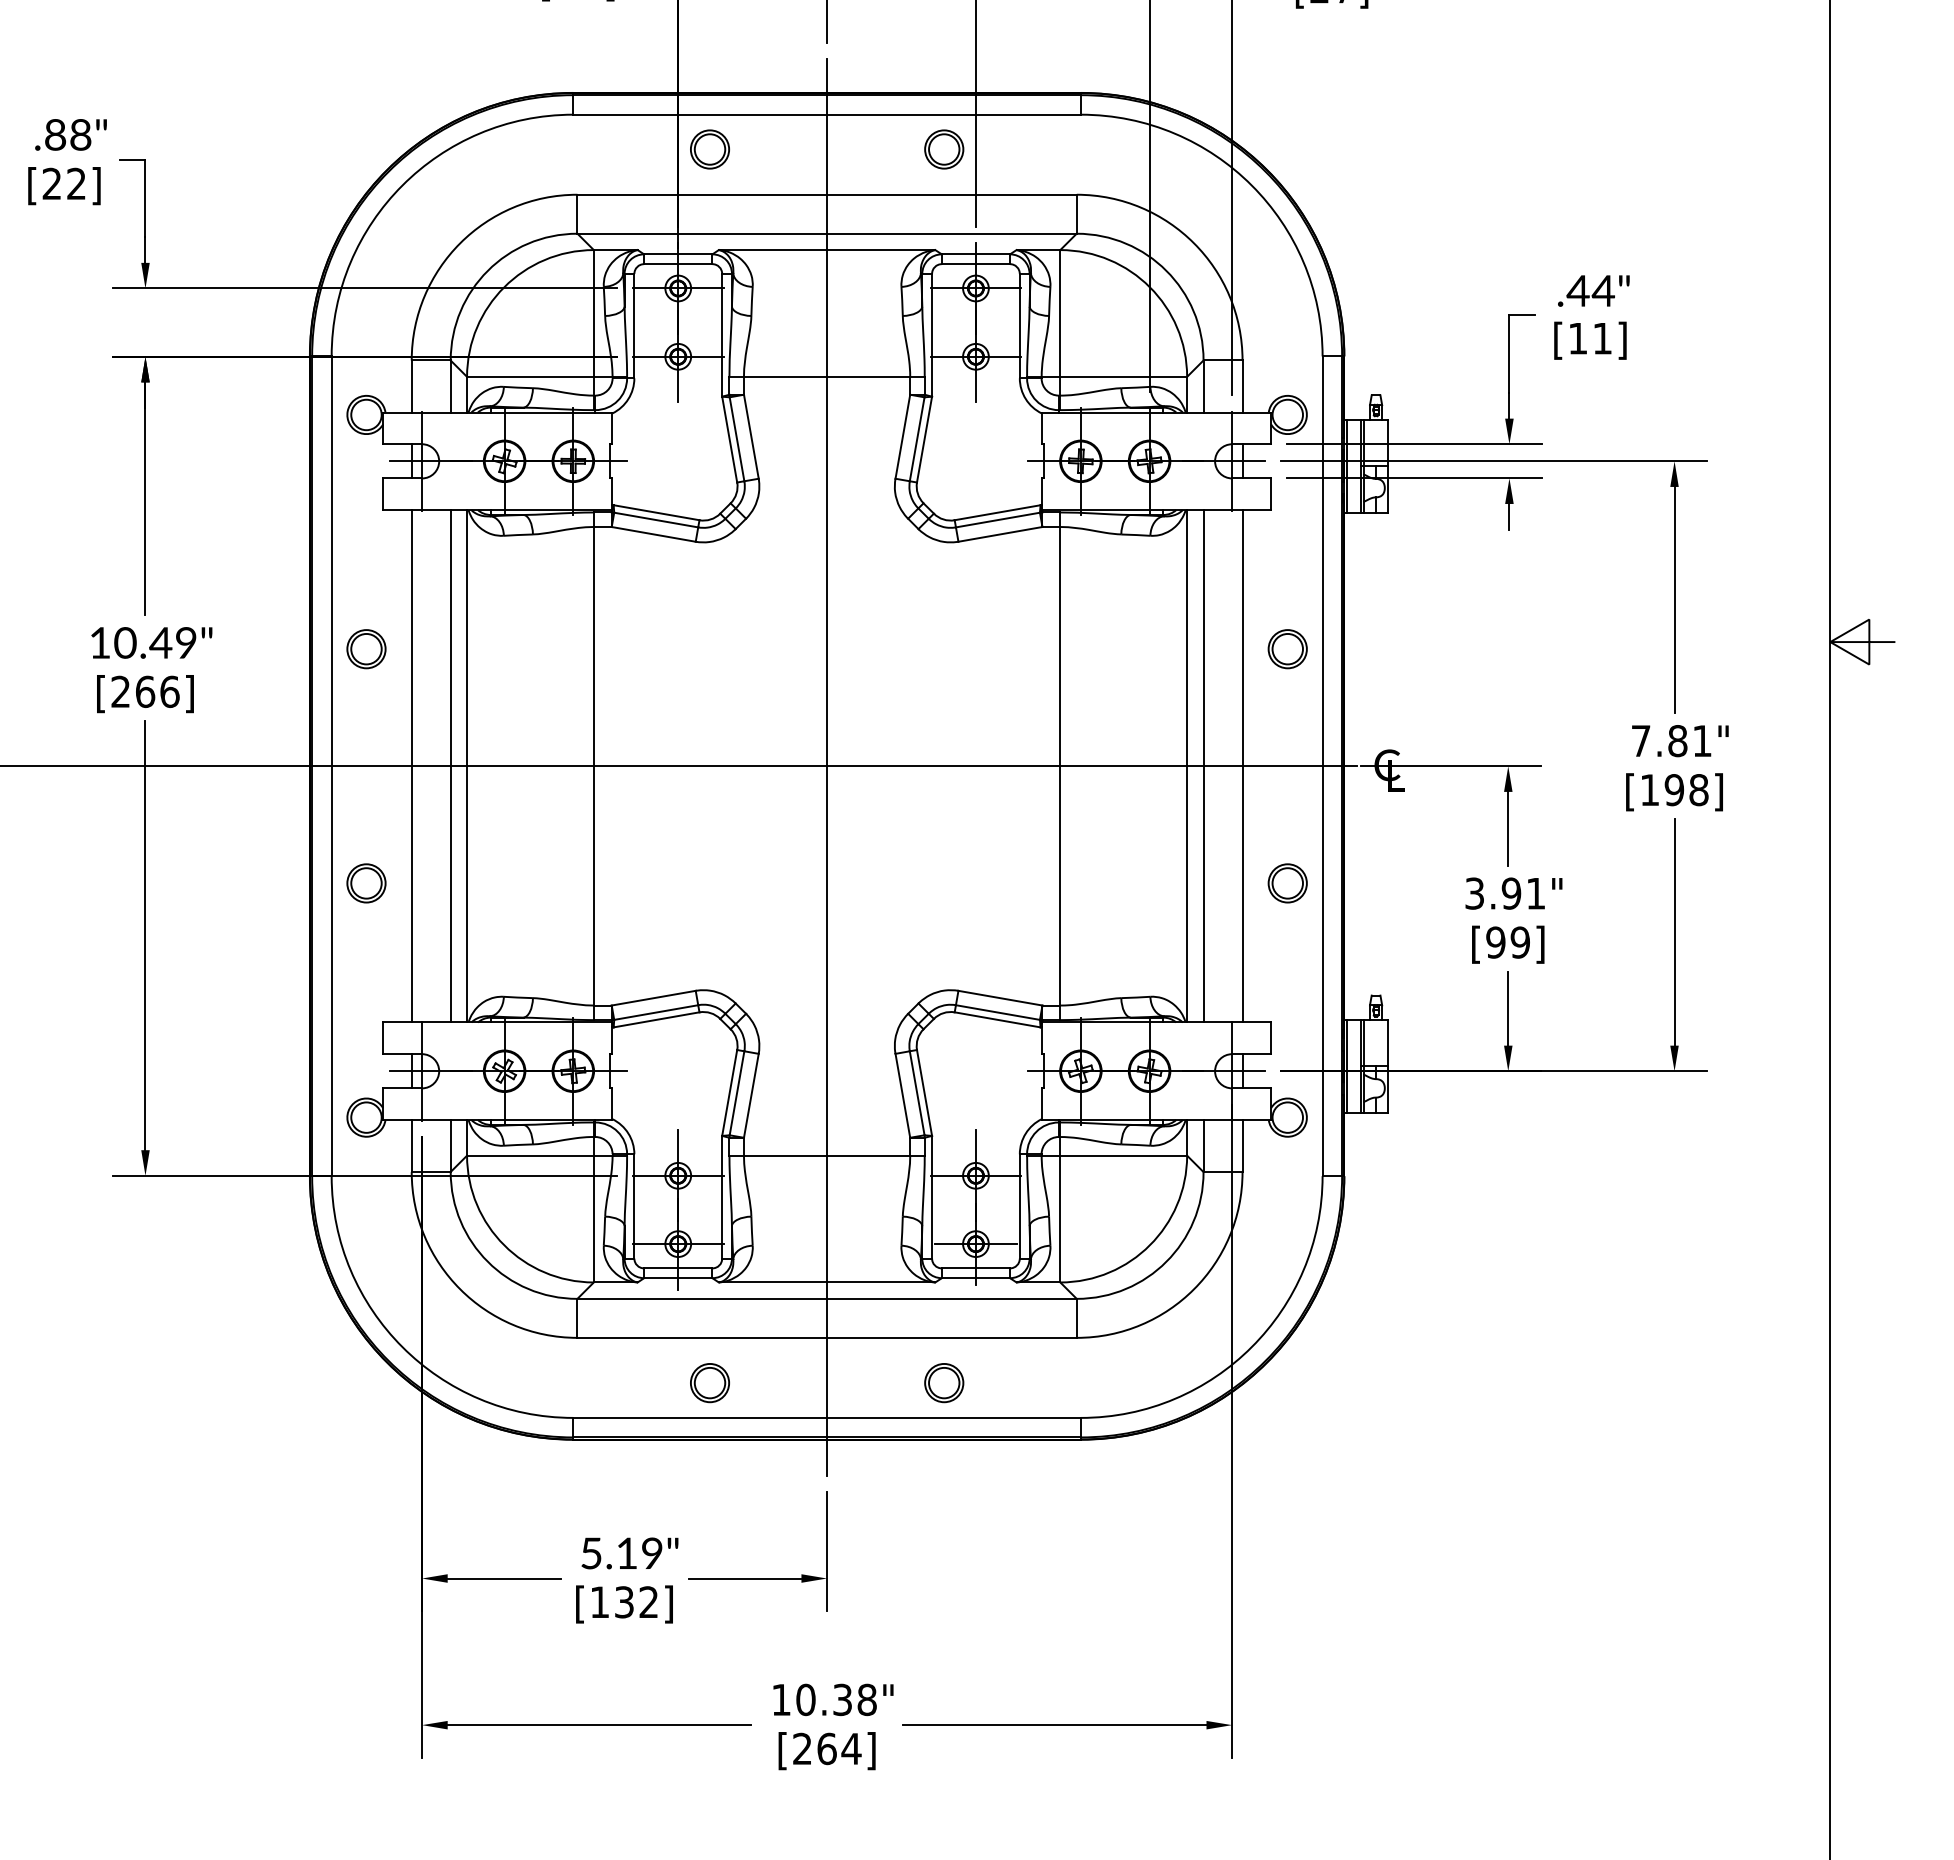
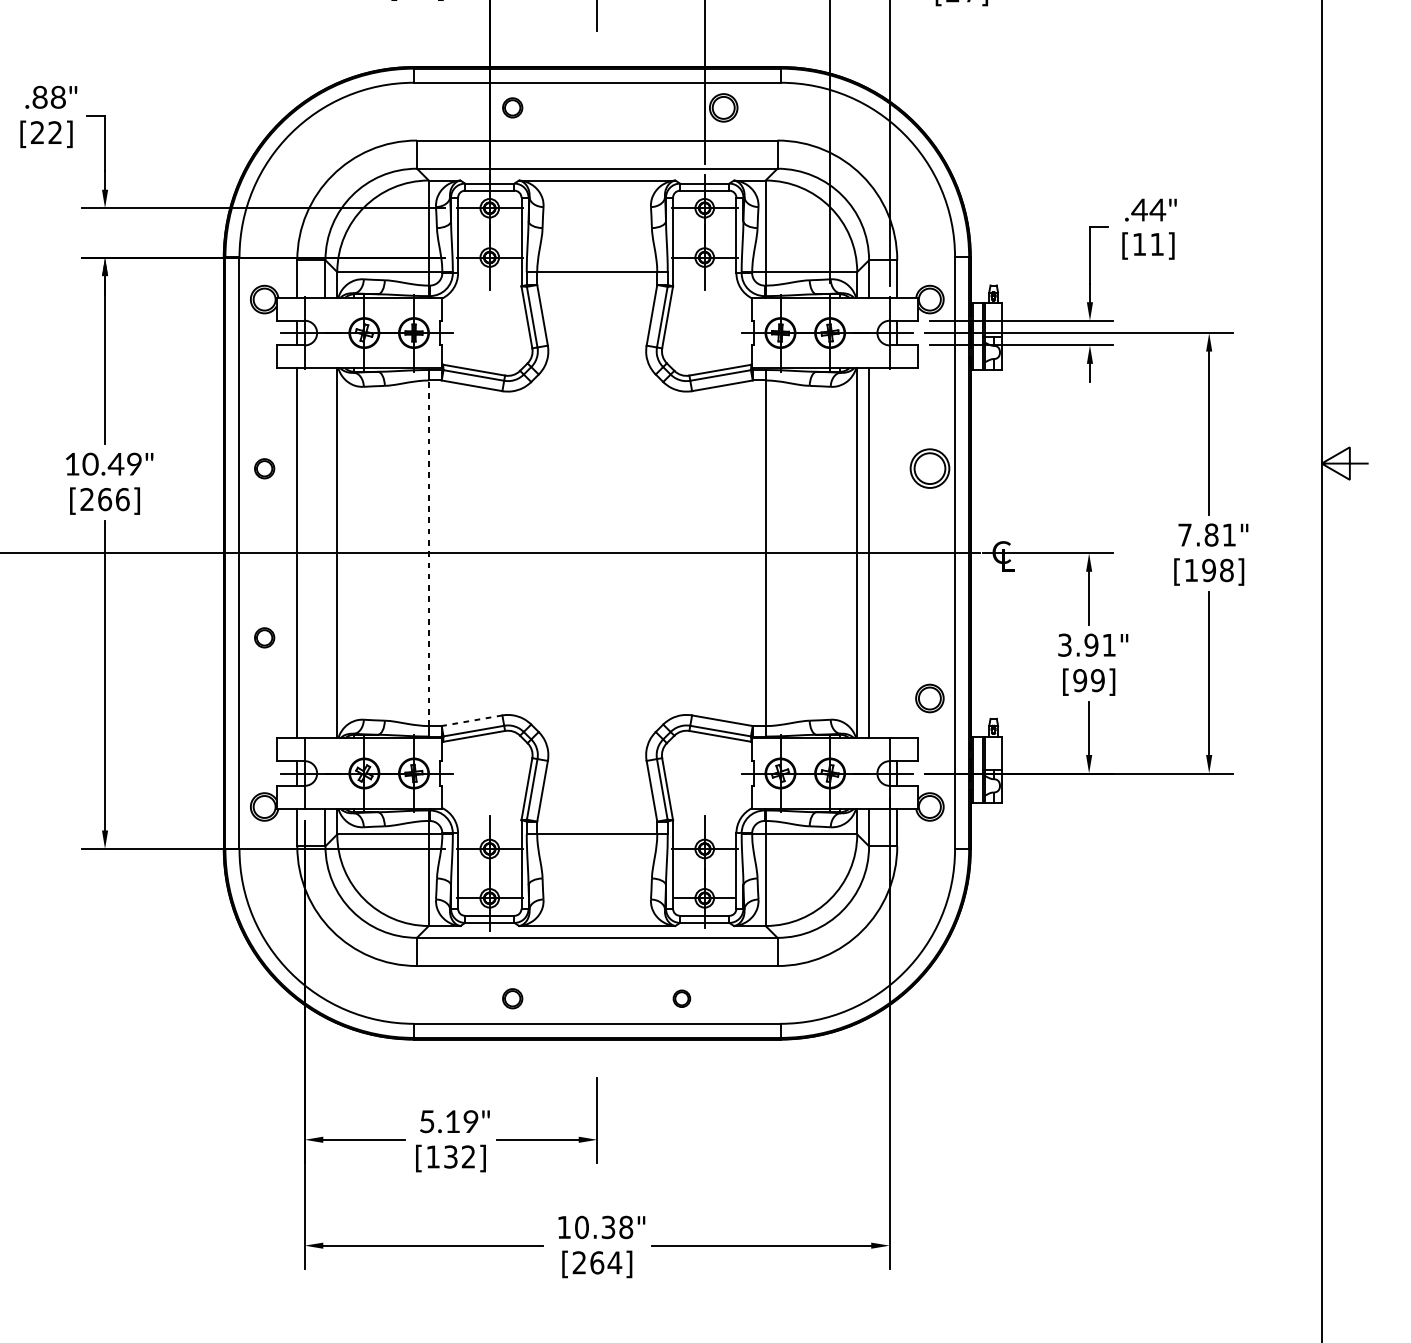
part: (709, 149) -> (512, 107), size x0.7
part: (944, 149) -> (723, 107), moved
part: (366, 649) -> (264, 468), size x0.7
part: (1287, 649) -> (929, 468), size x1.4
line: (593, 765) -> (428, 552), solid -> dashed
line: (450, 766) -> (325, 553), removed
line: (1242, 766) -> (897, 553), removed
line: (827, 767) -> (597, 554), removed
part: (366, 883) -> (264, 637), size x0.7
part: (1287, 883) -> (929, 698), moved
line: (653, 998) -> (471, 720), solid -> dashed
part: (709, 1383) -> (512, 998), size x0.7
part: (944, 1383) -> (682, 998), size x0.6

